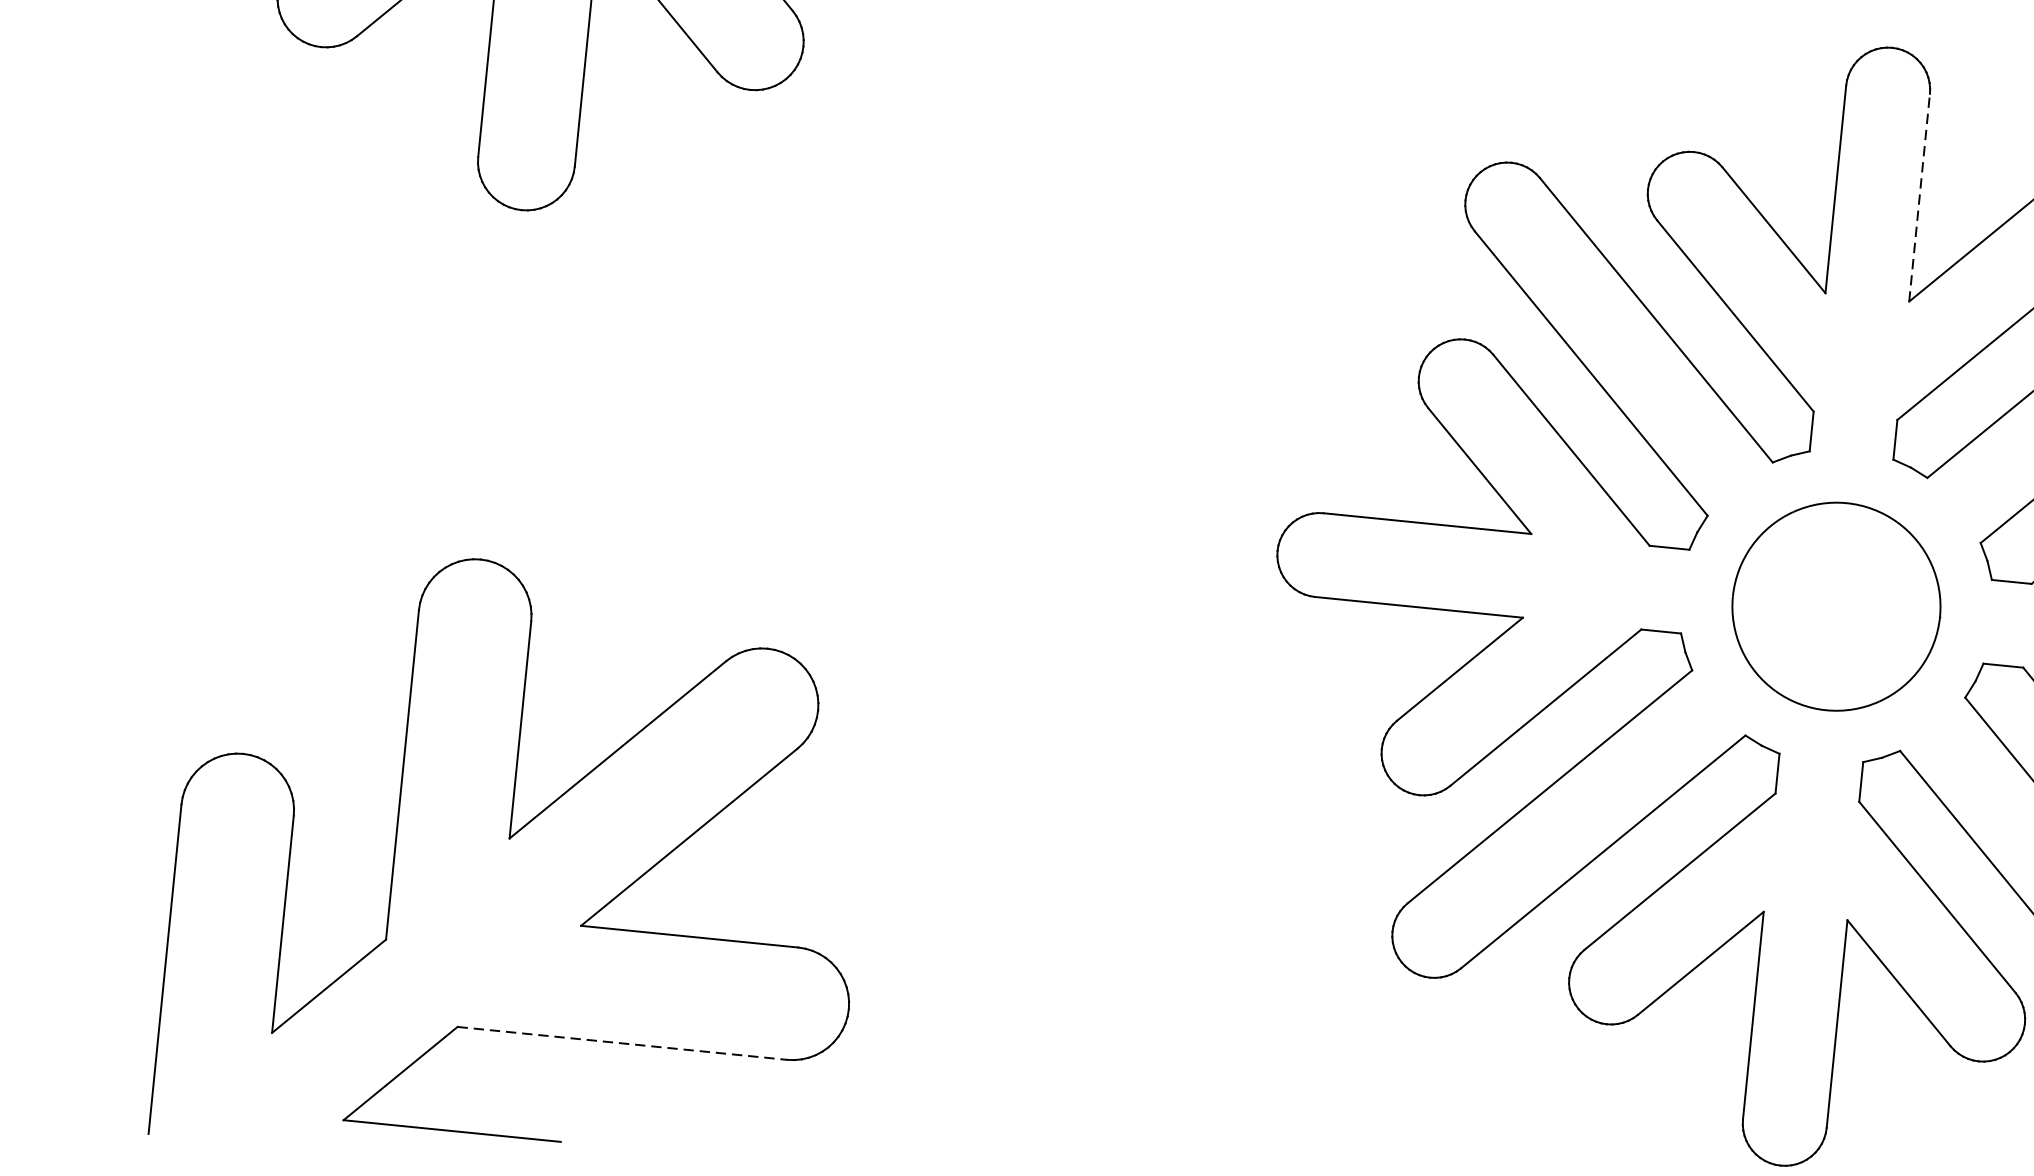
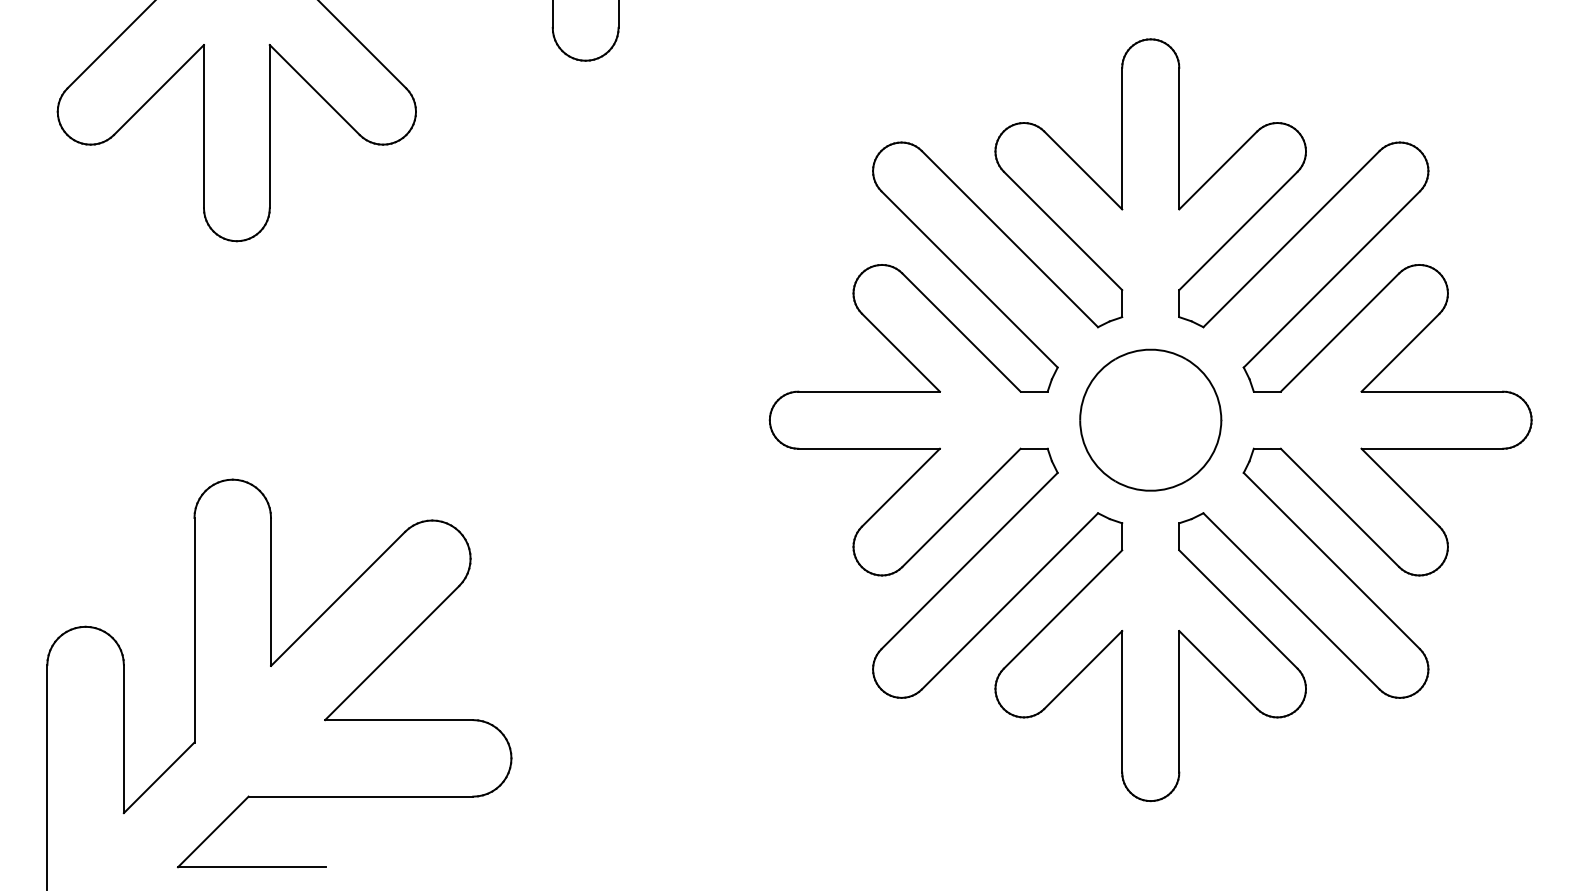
line: (1919, 197) -> (1179, 138), dashed -> solid
line: (623, 1043) -> (361, 796), dashed -> solid

